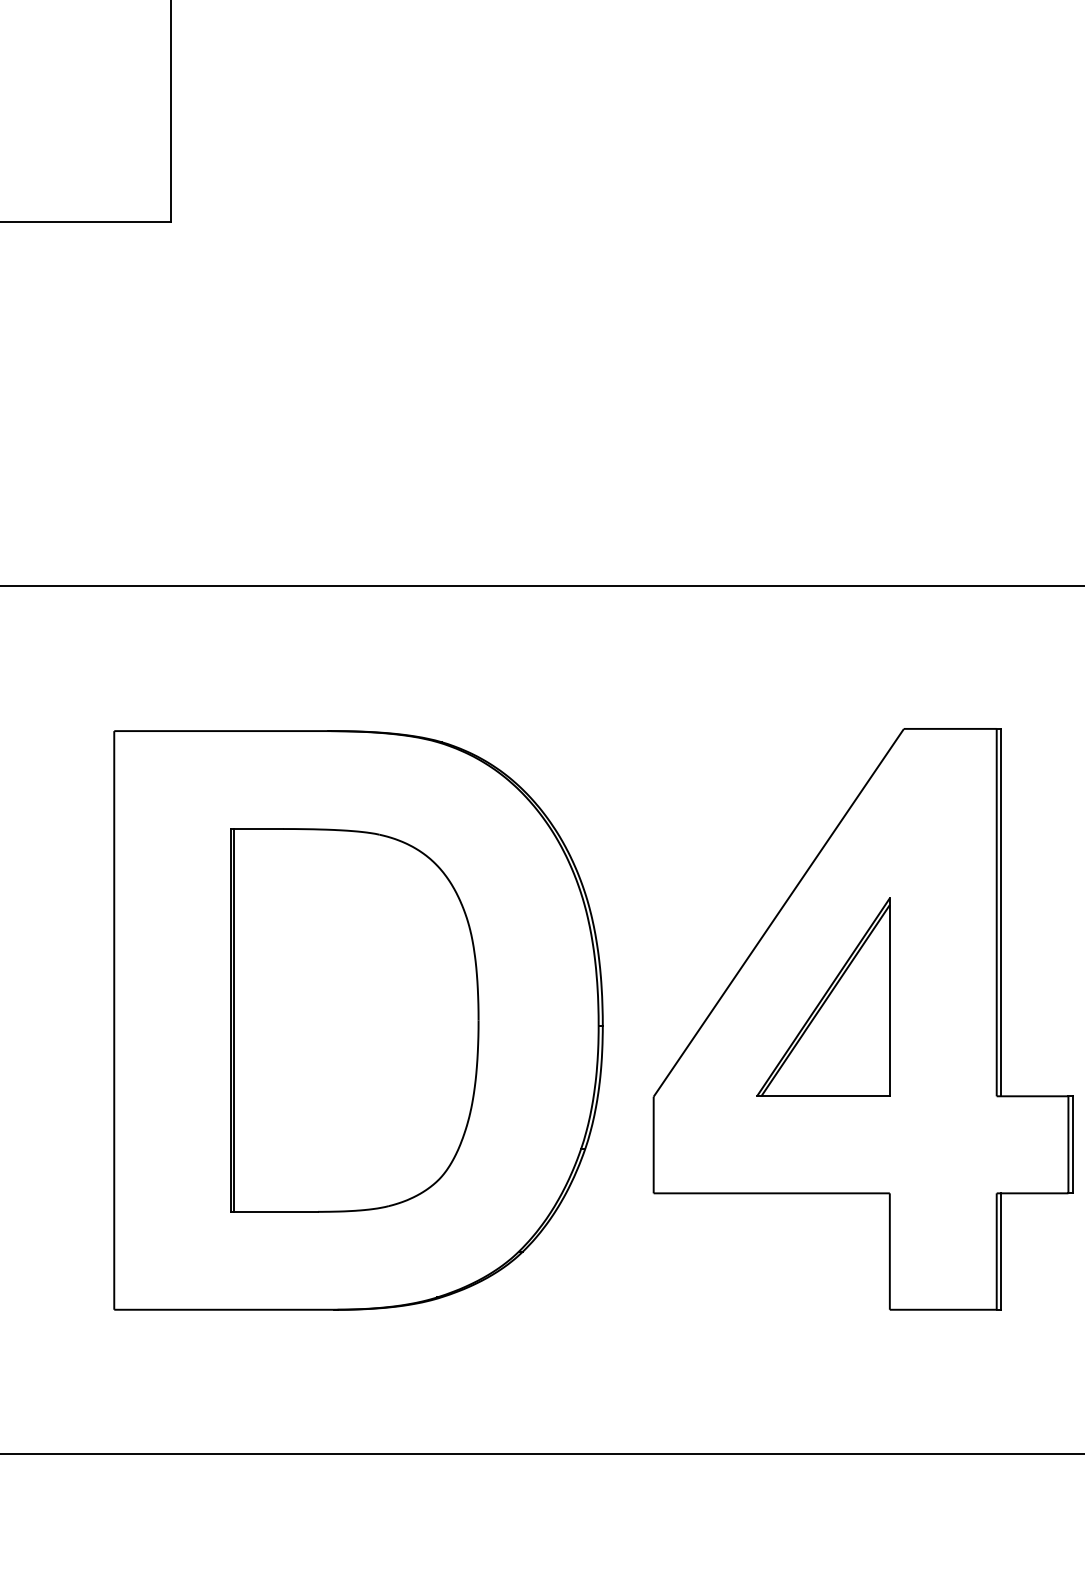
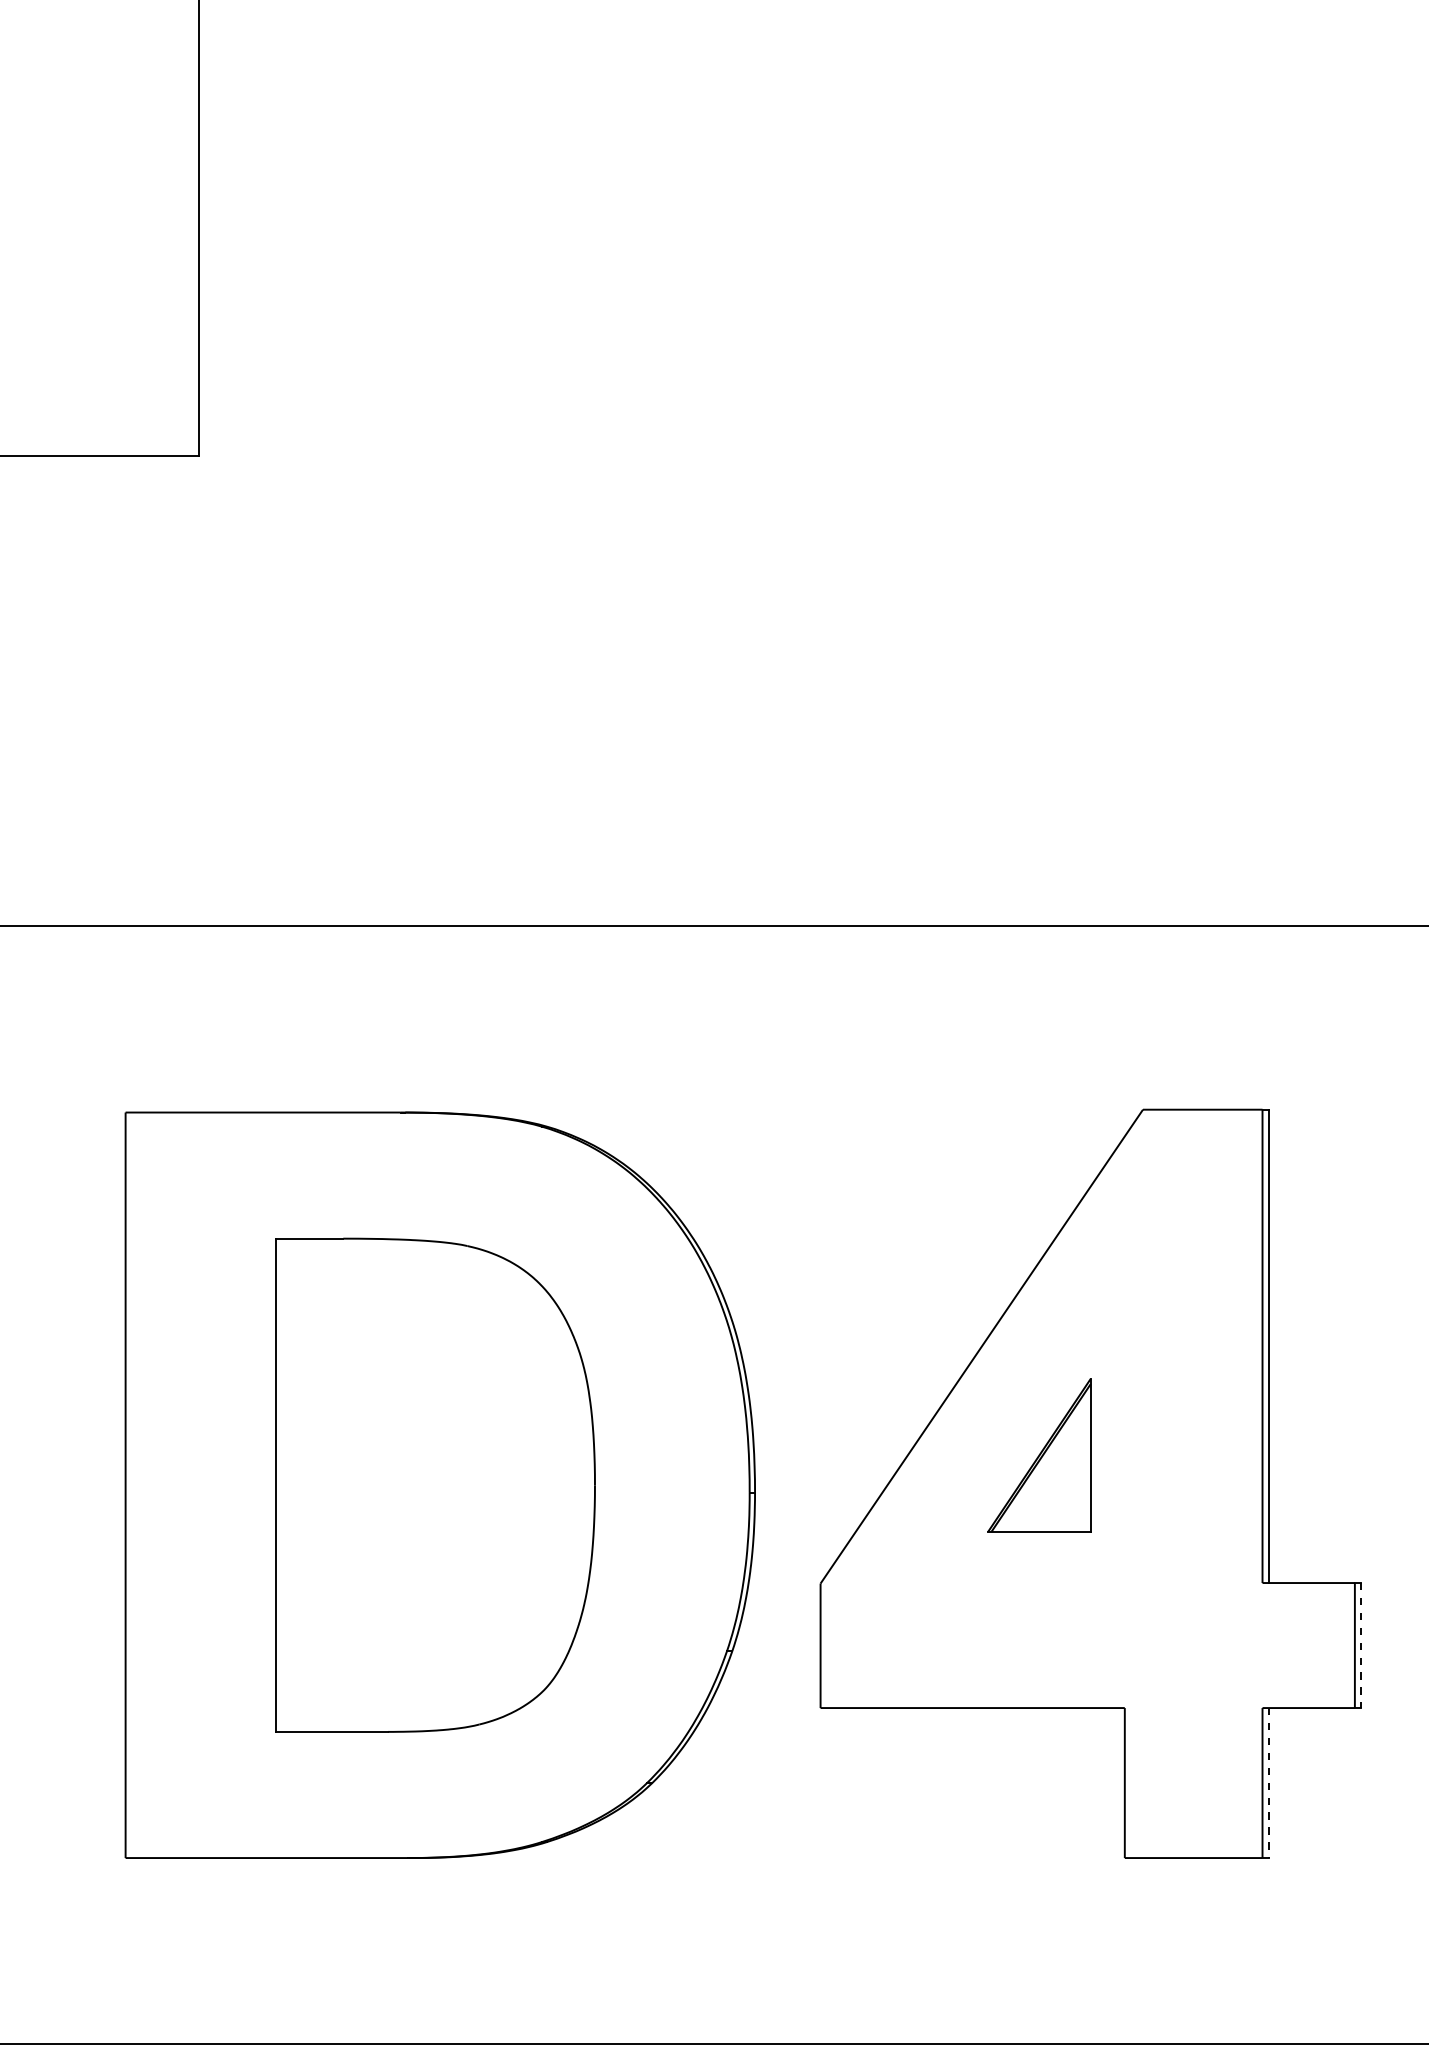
part: (823, 997) -> (1039, 1455), size x0.6
line: (234, 1019) -> (280, 1484), removed
line: (1073, 1144) -> (1361, 1645), solid -> dashed
line: (1001, 1251) -> (1268, 1783), solid -> dashed

